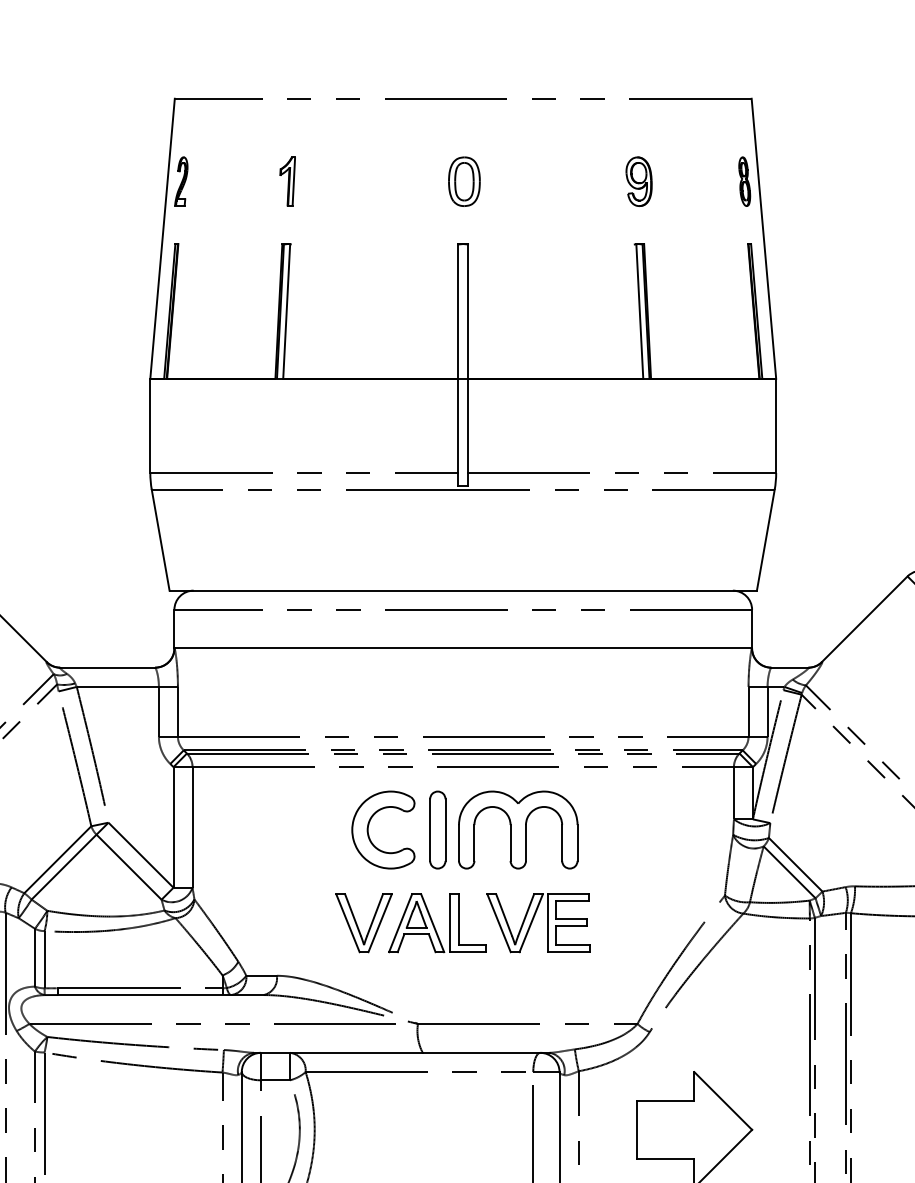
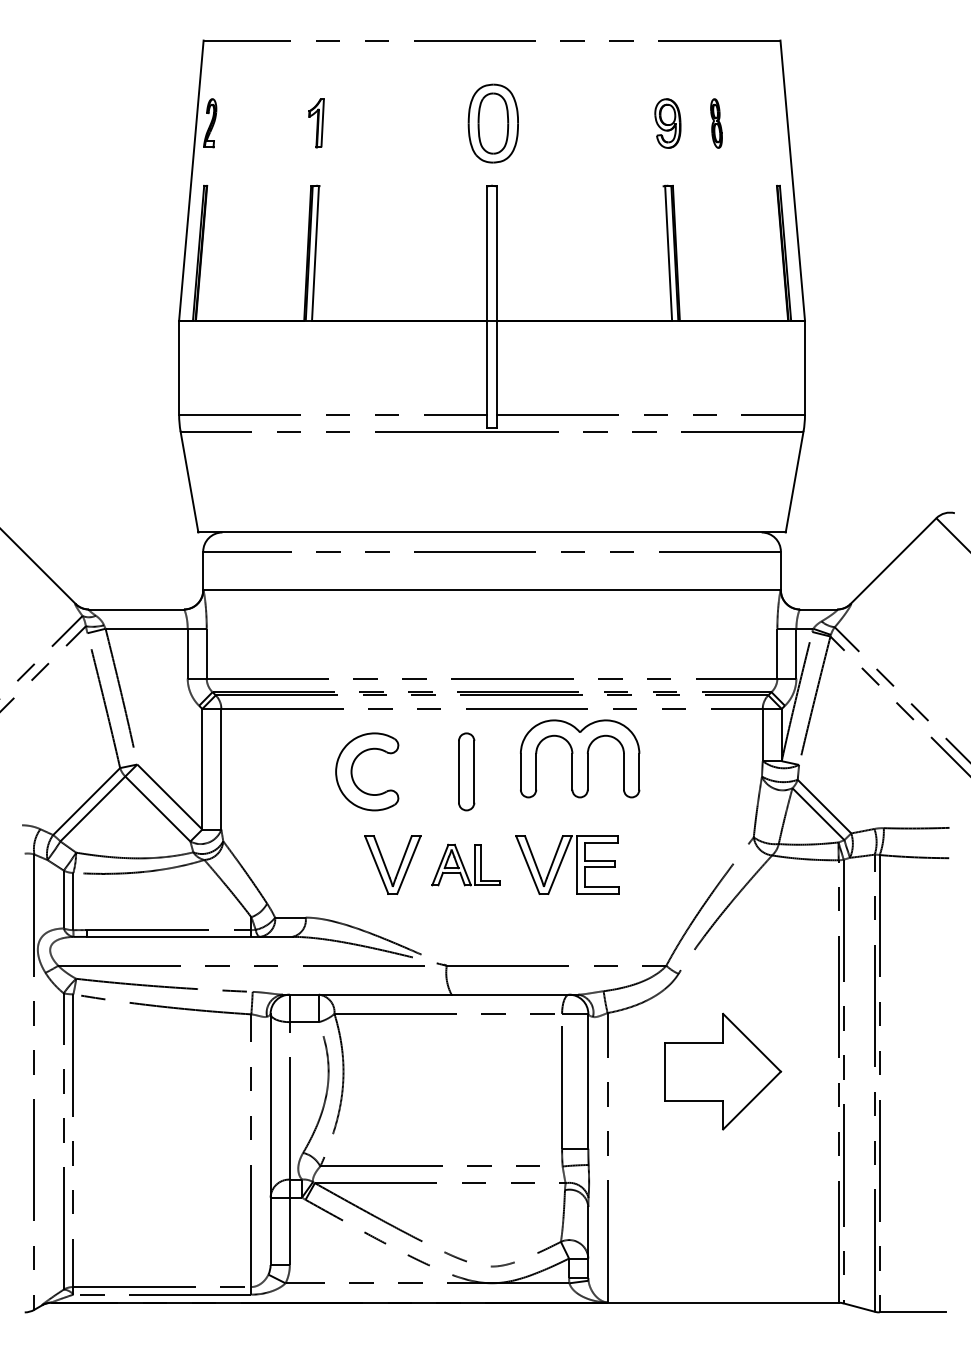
part: (463, 181) -> (492, 123), size x1.6
part: (744, 181) -> (716, 123), moved
part: (369, 824) -> (353, 766), moved
part: (518, 829) -> (580, 758), moved
part: (436, 922) -> (465, 864), size x0.7

